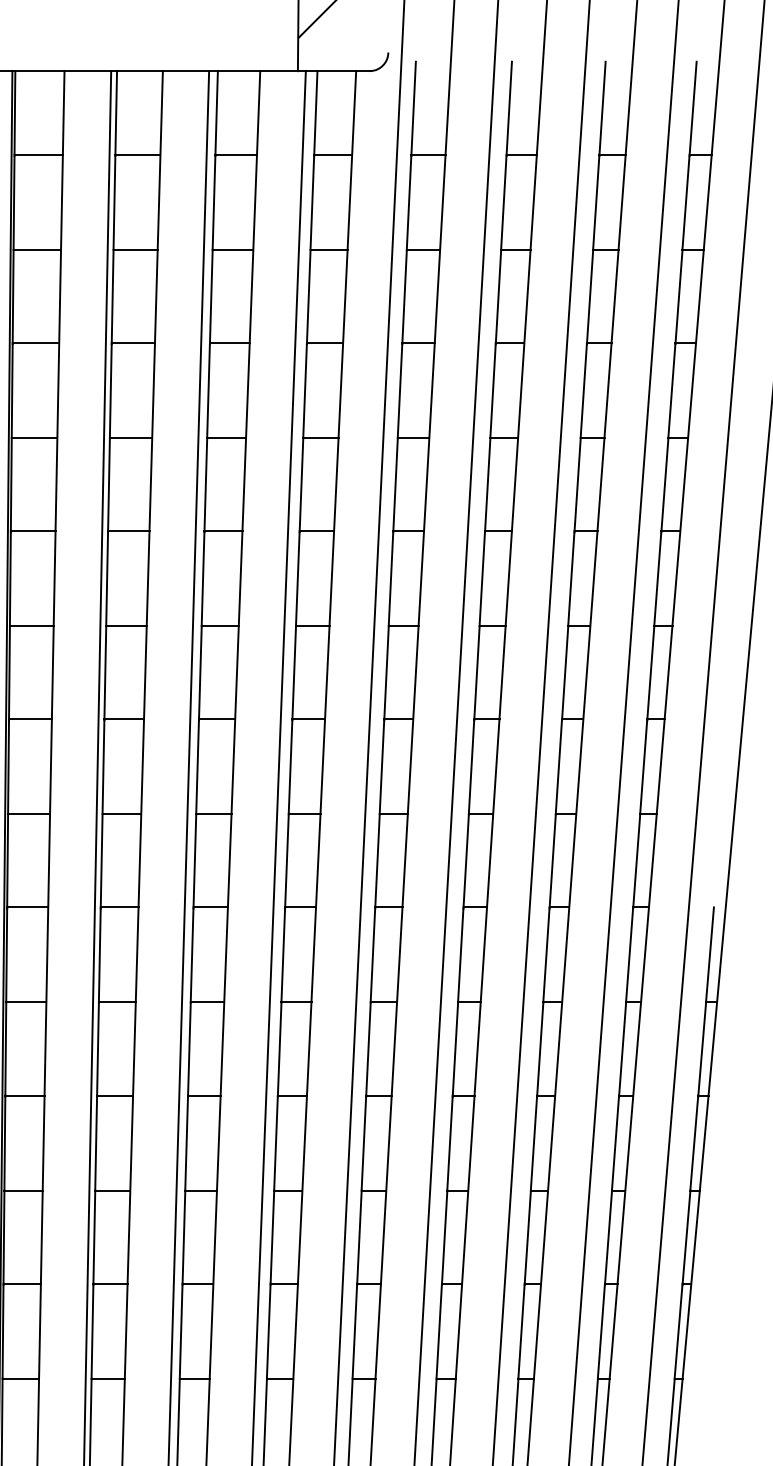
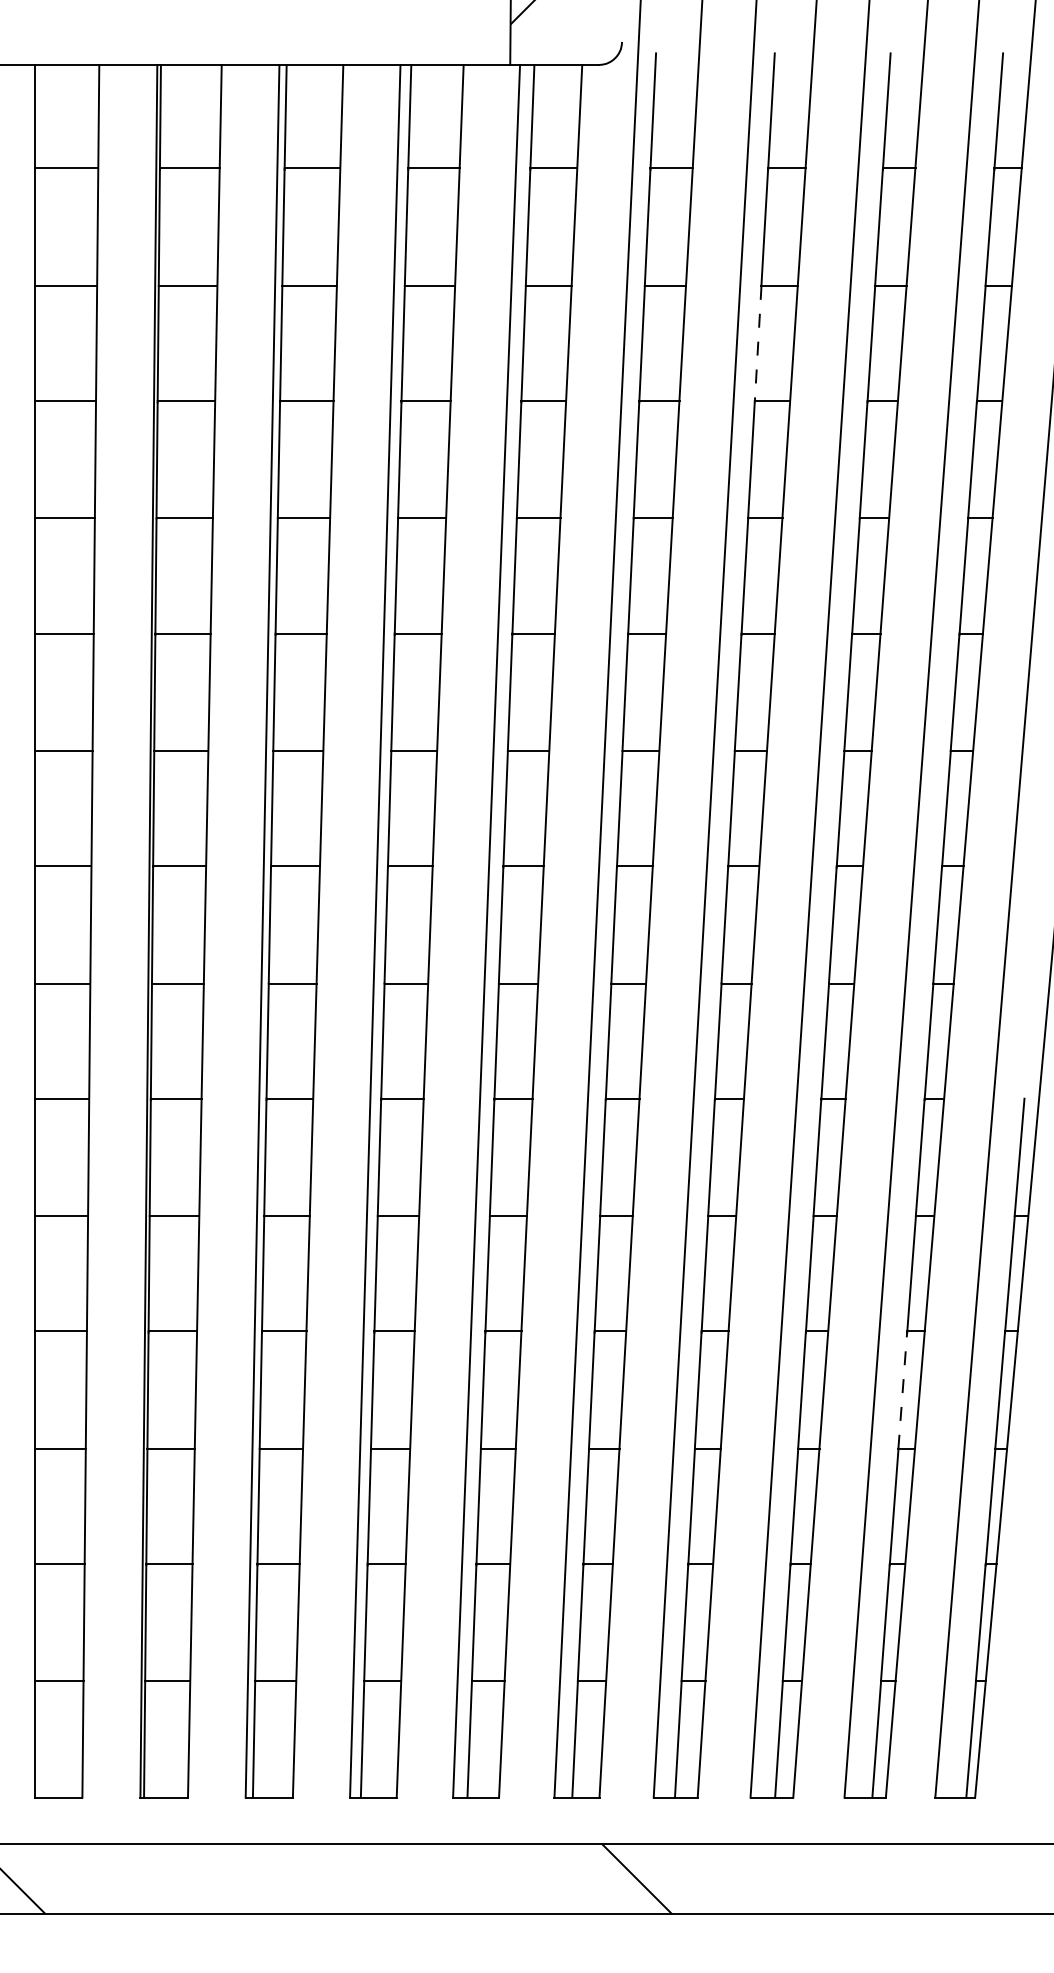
line: (498, 297) -> (758, 344), solid -> dashed
line: (615, 1142) -> (902, 1389), solid -> dashed

